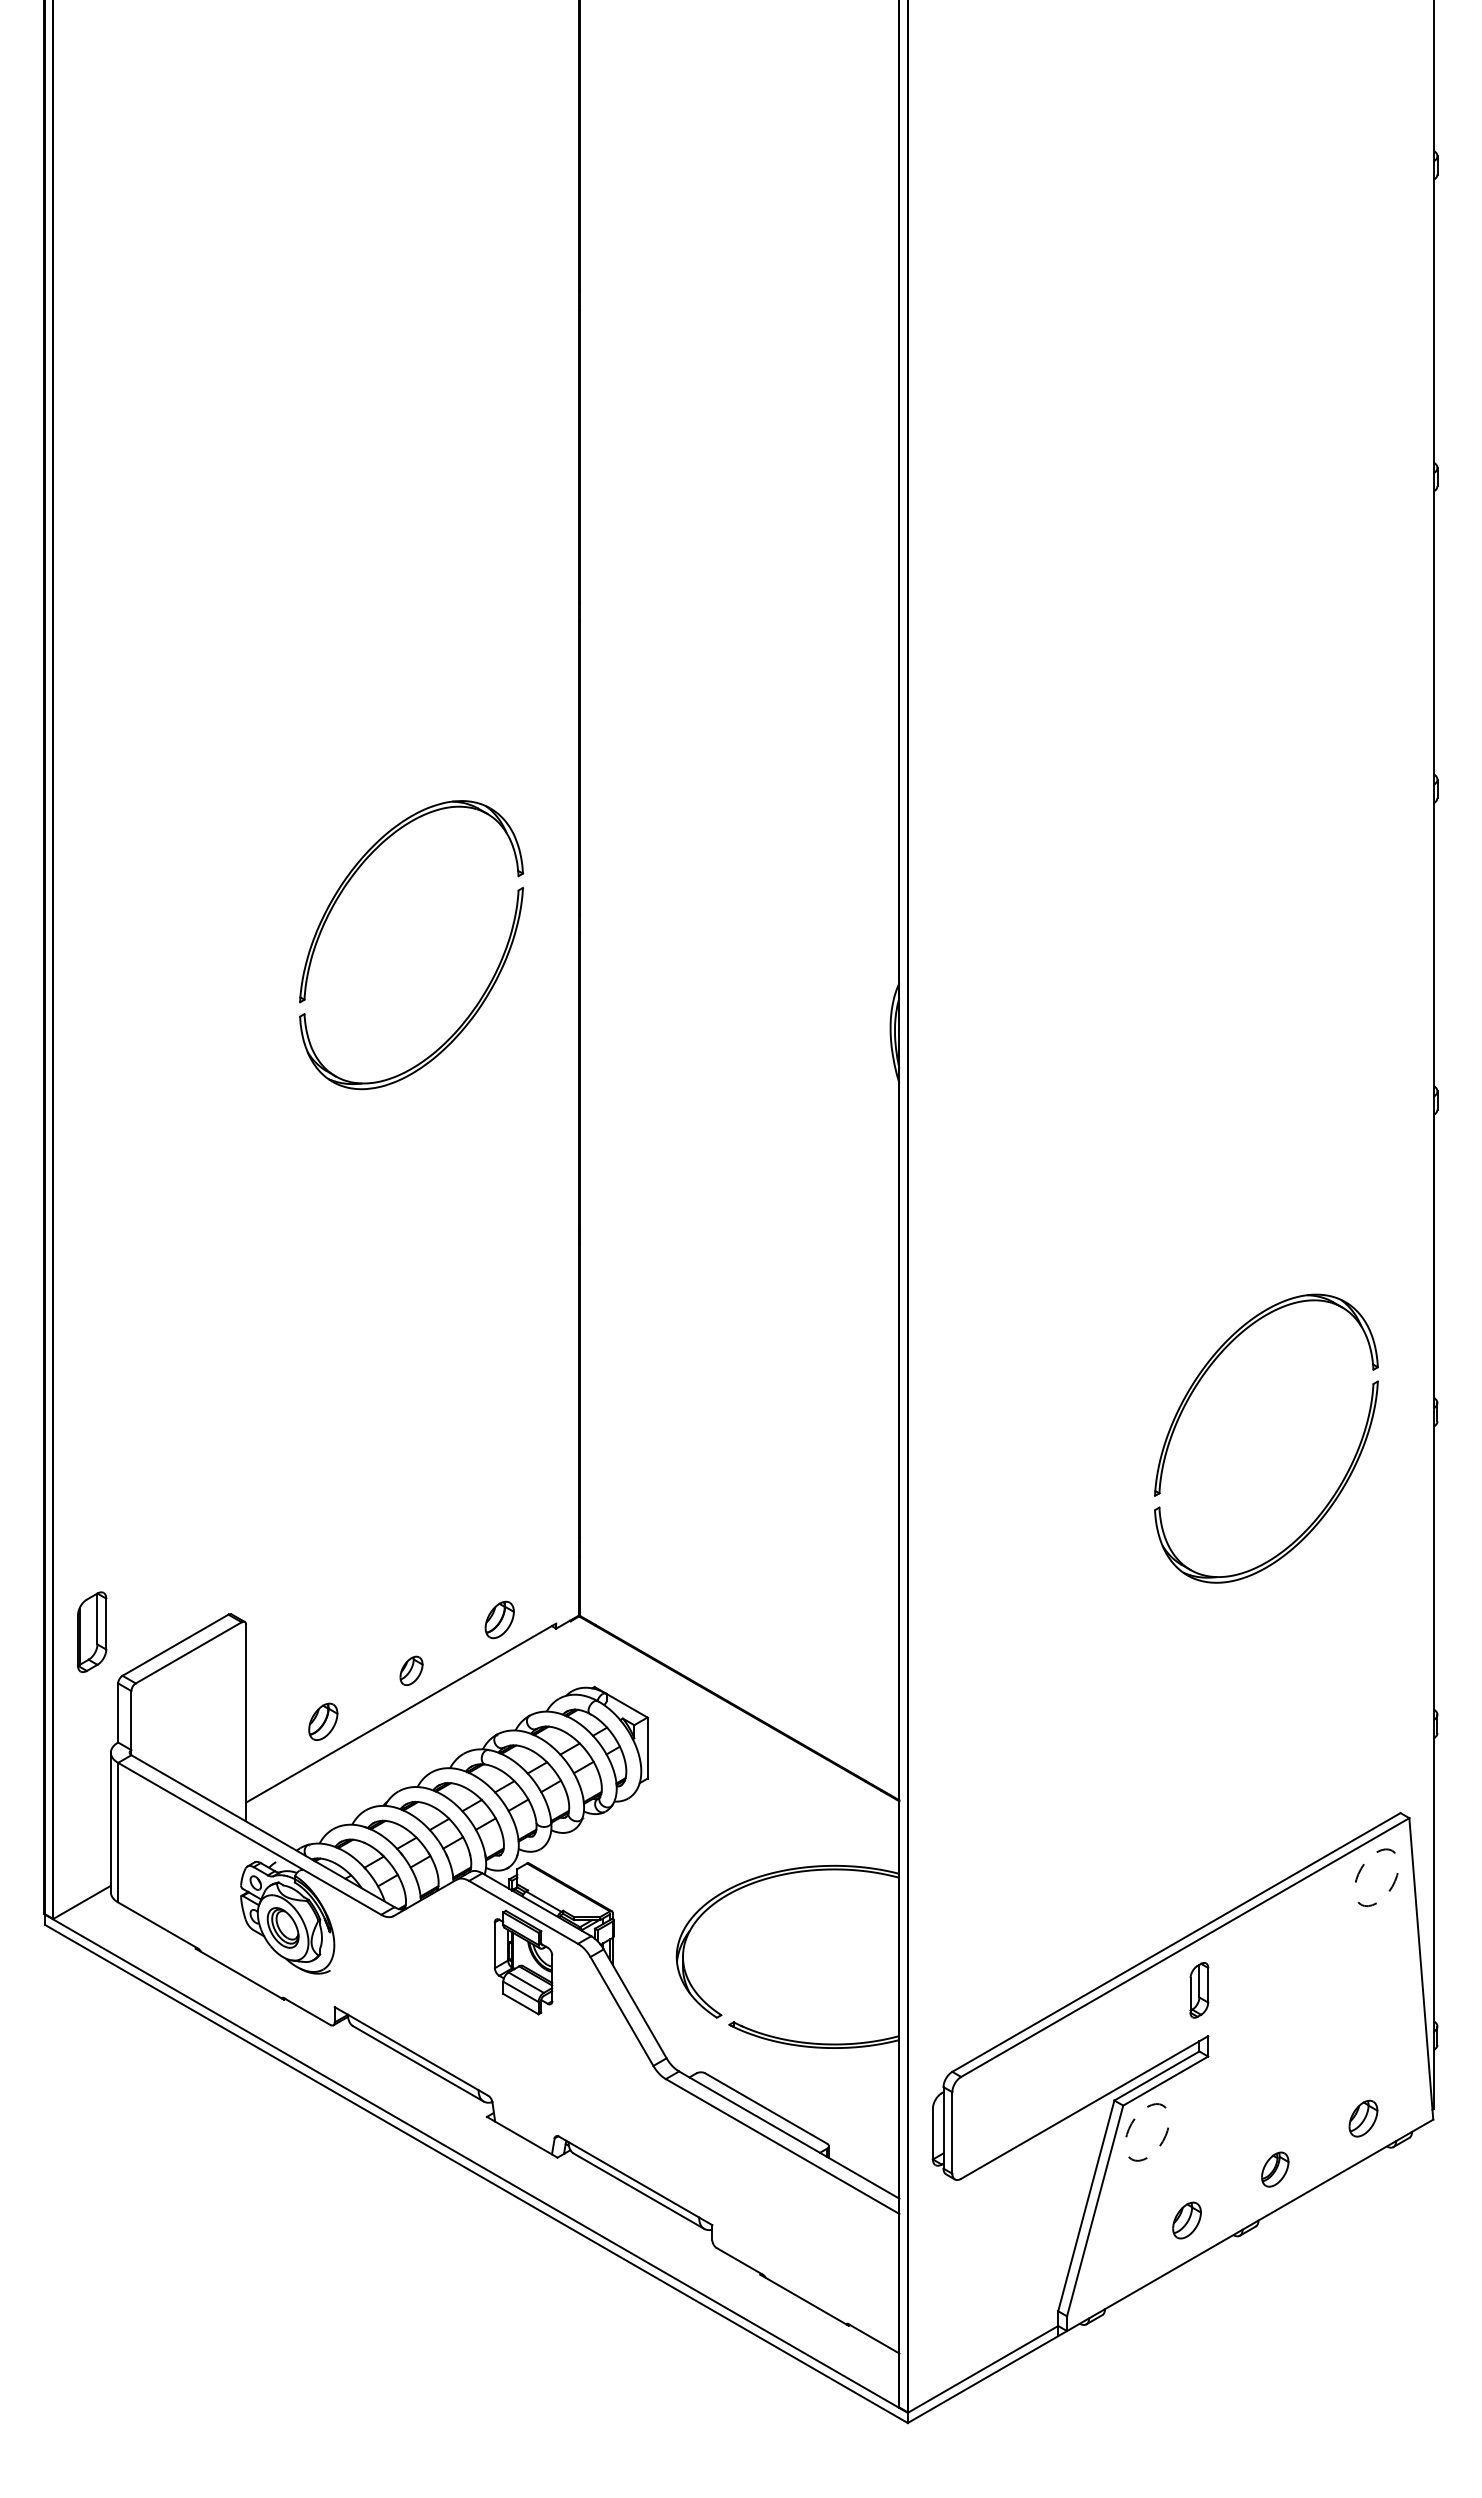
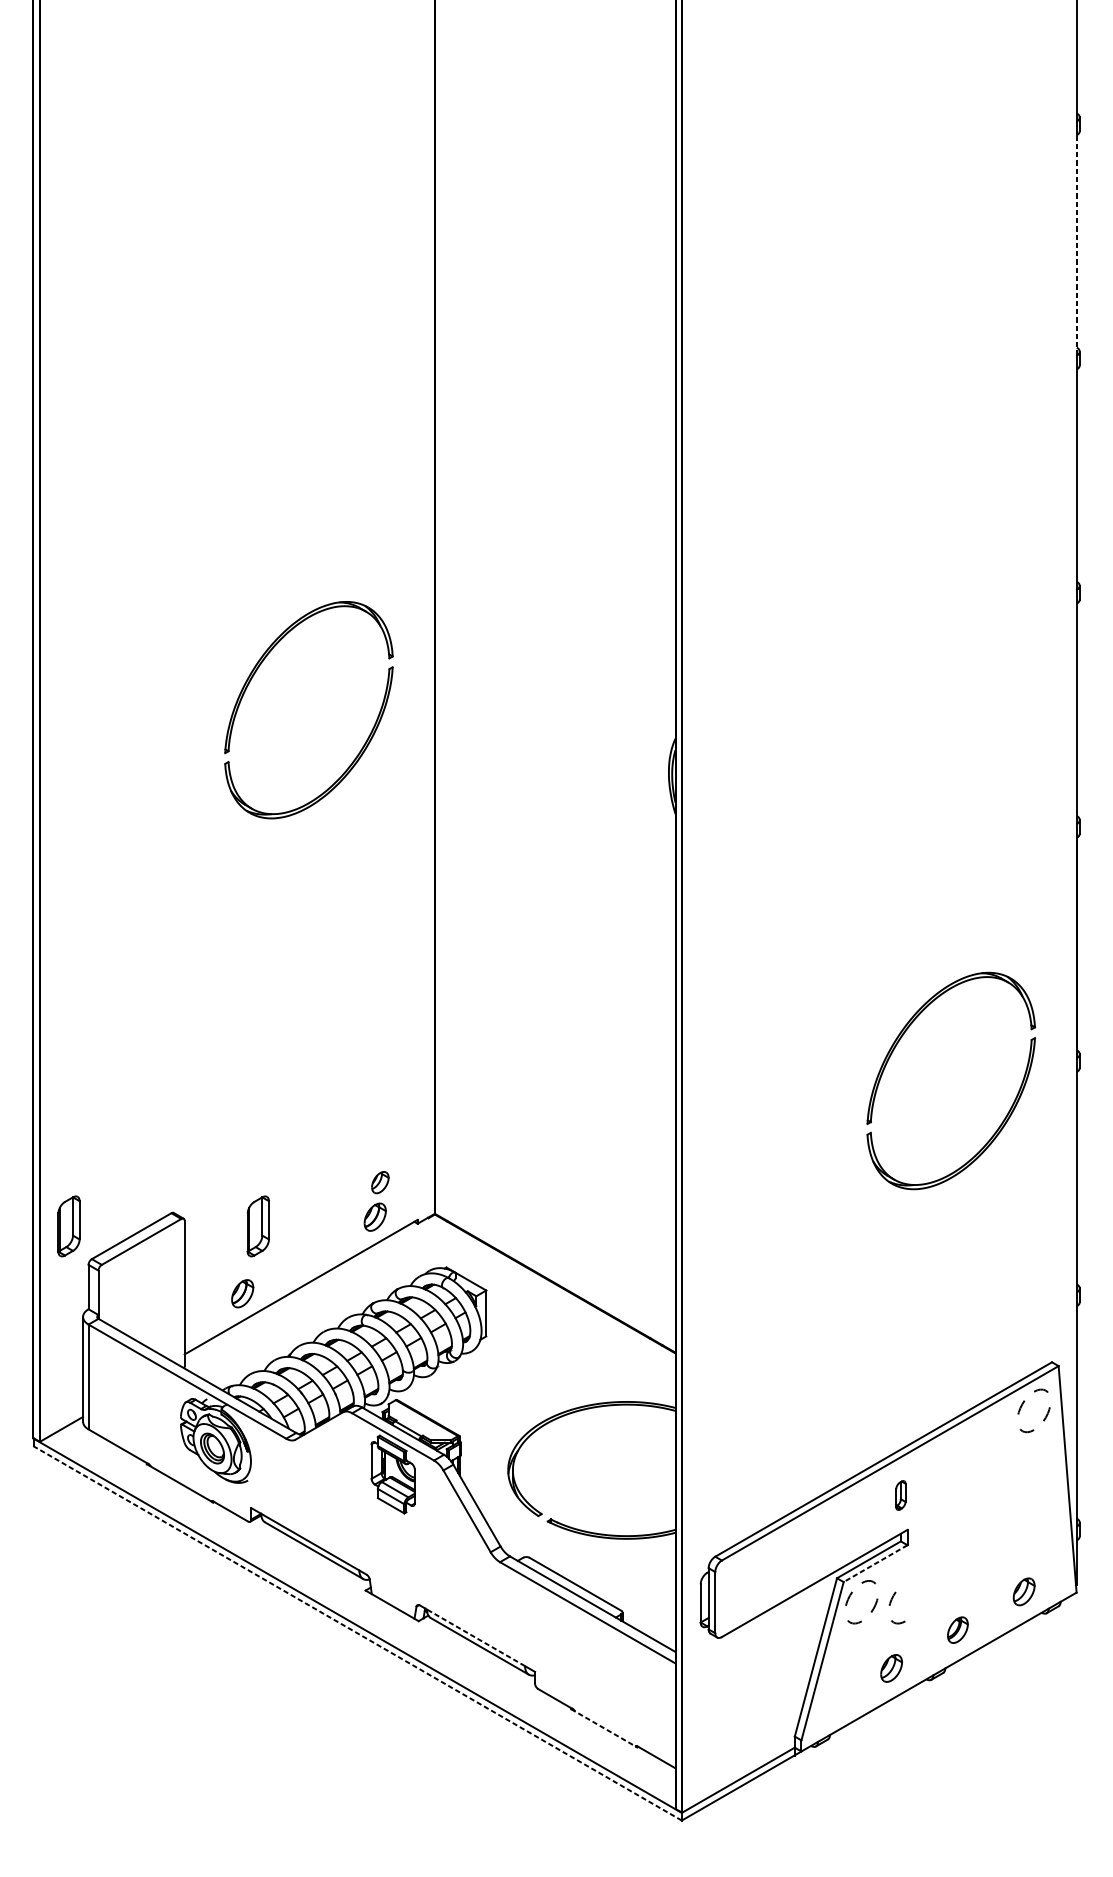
line: (1433, 326) -> (1076, 245), solid -> dashed
part: (344, 1631) -> (258, 1225), added
part: (411, 1670) -> (380, 1182), moved
part: (1199, 1990) -> (900, 1495), size x0.7
line: (1165, 2081) -> (875, 1563), solid -> dashed
curve: (1185, 2137) -> (890, 1606), added
line: (475, 2173) -> (357, 1633), solid -> dashed
line: (633, 2179) -> (475, 1637), solid -> dashed
line: (804, 2300) -> (604, 1728), solid -> dashed

